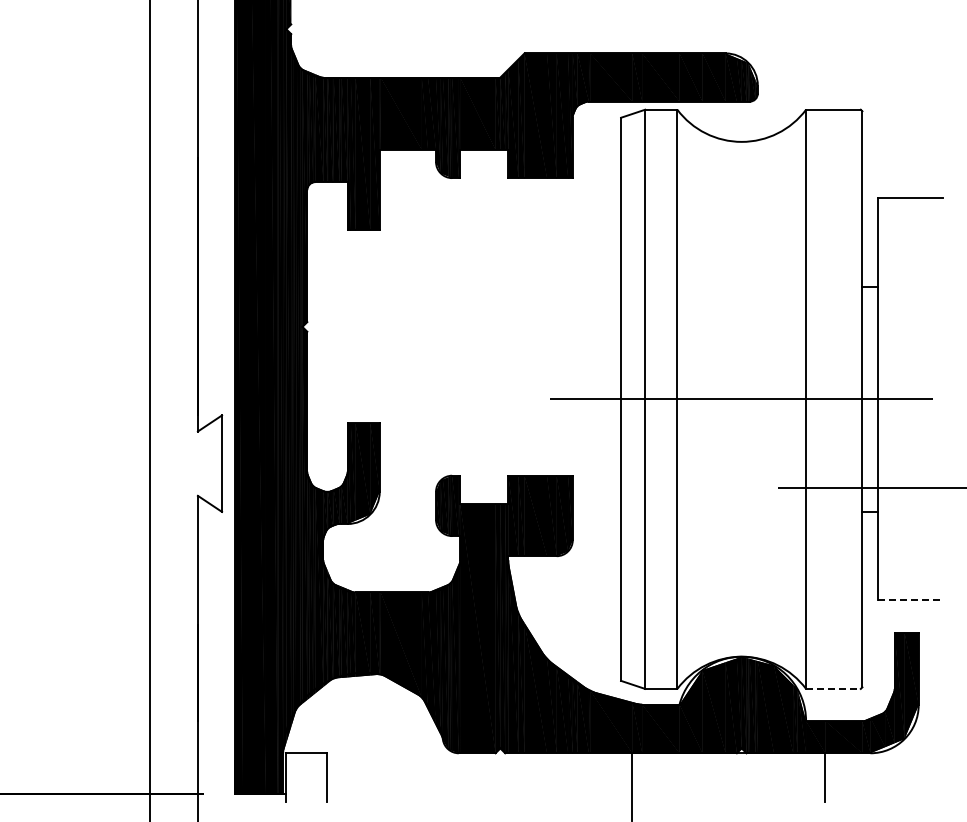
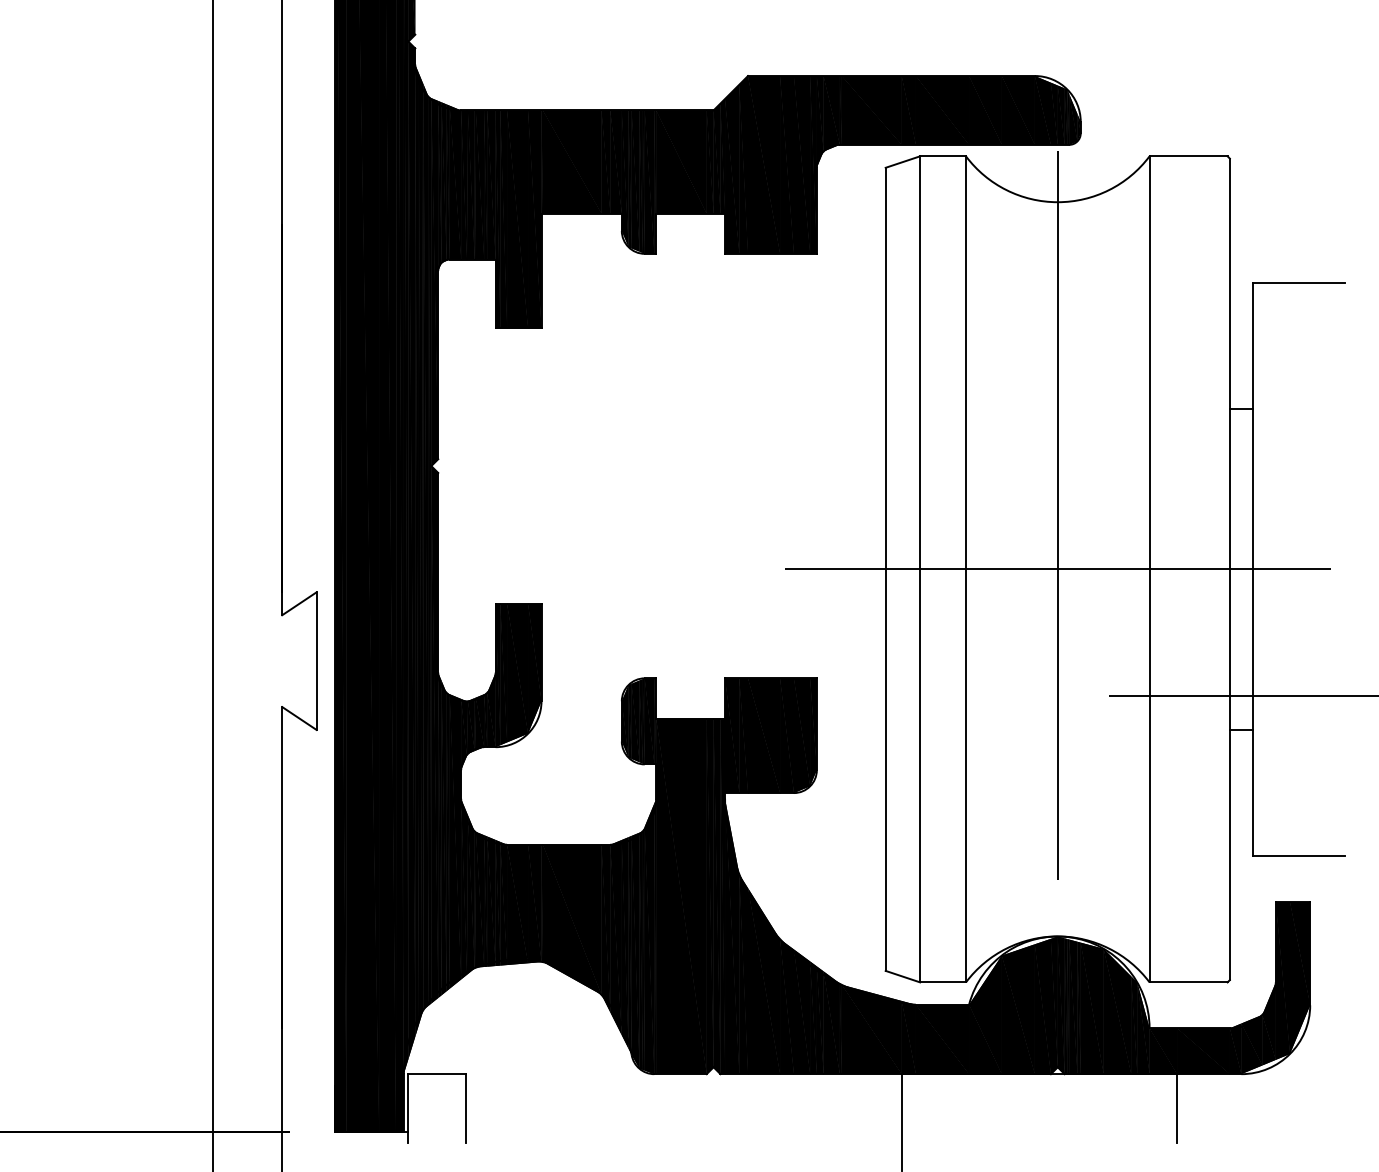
line: (741, 399) -> (1057, 569), added
line: (911, 600) -> (1299, 856), dashed -> solid
line: (833, 688) -> (1188, 981), dashed -> solid

